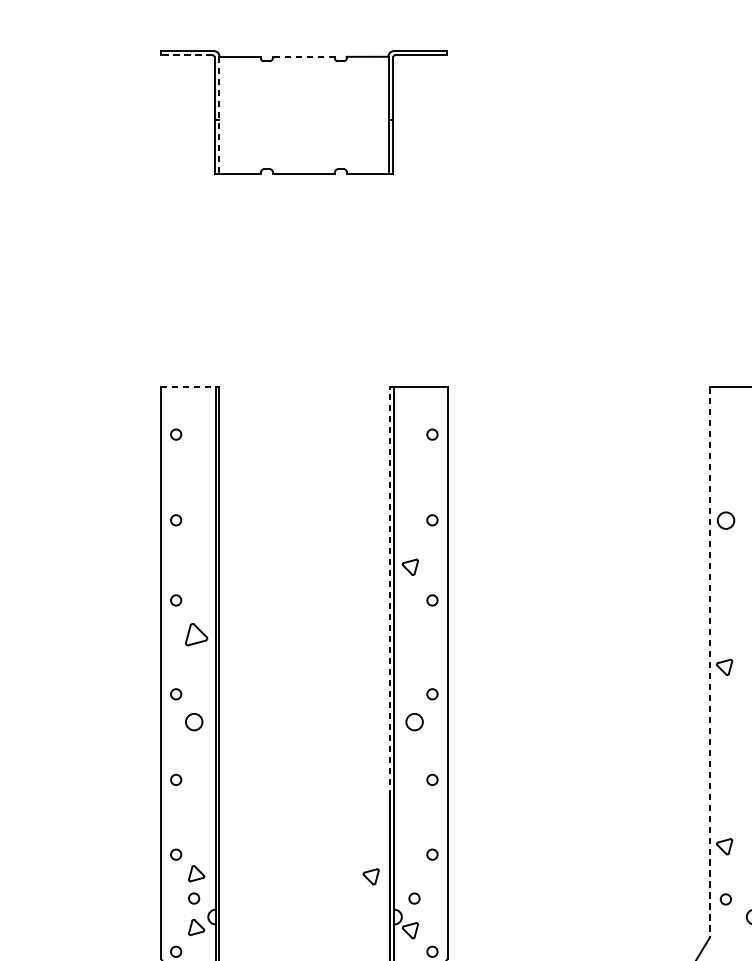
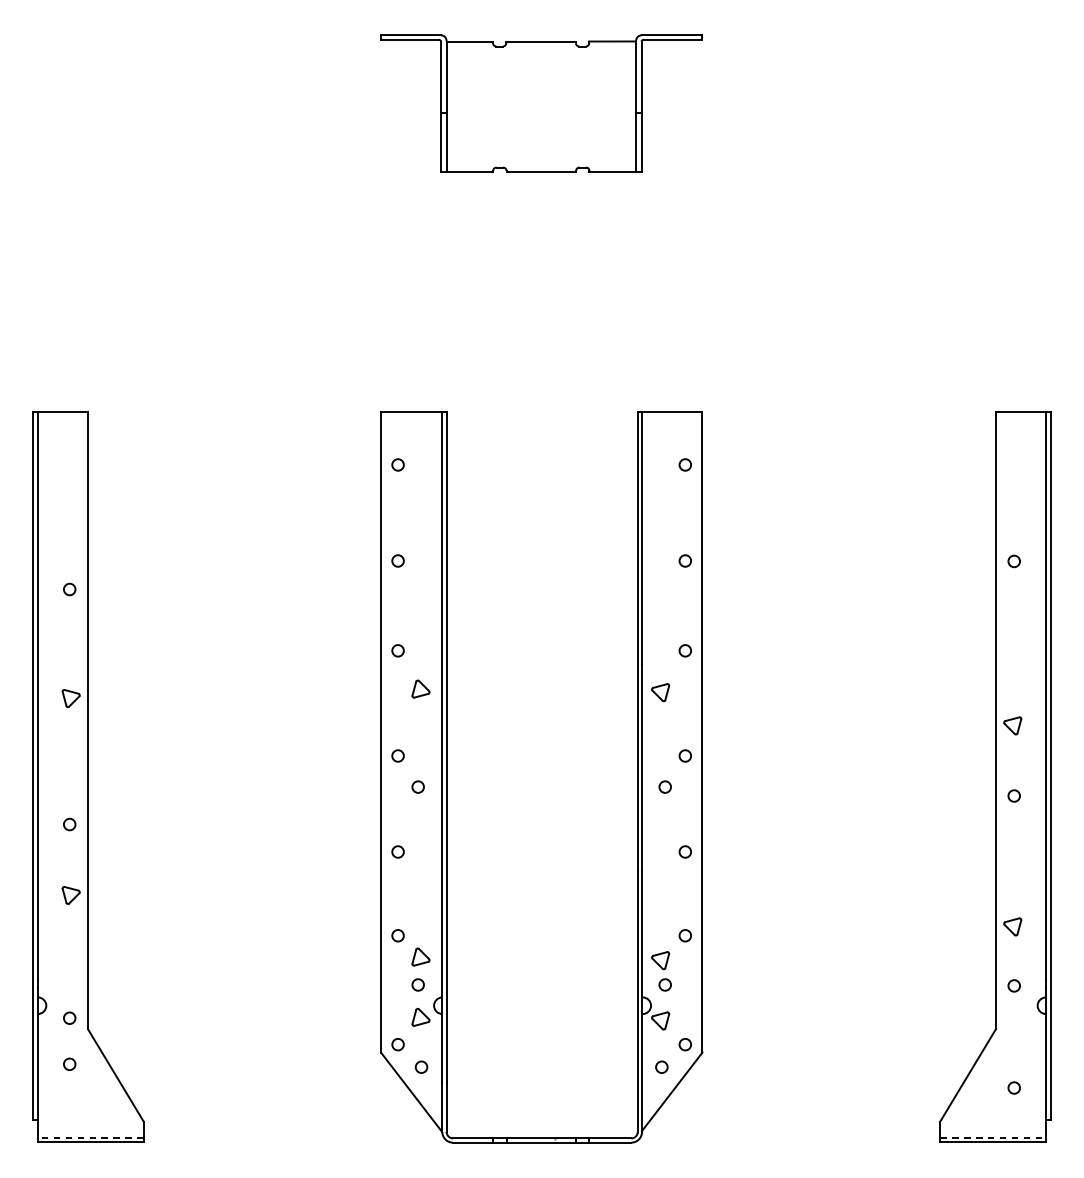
line: (186, 55) -> (409, 39), dashed -> solid
line: (304, 56) -> (541, 41), dashed -> solid
line: (219, 115) -> (446, 107), dashed -> solid
line: (189, 387) -> (413, 412), dashed -> solid
circle: (725, 520) -> (1013, 561), size x0.62
part: (410, 567) -> (660, 692), moved
line: (389, 591) -> (637, 640), dashed -> solid
part: (196, 634) -> (420, 688), size x0.71
line: (709, 662) -> (995, 720), dashed -> solid
circle: (193, 721) -> (417, 786), size x0.62
circle: (413, 721) -> (664, 786), size x0.62
circle: (725, 729) -> (1013, 795), added
part: (371, 876) -> (660, 960), moved

